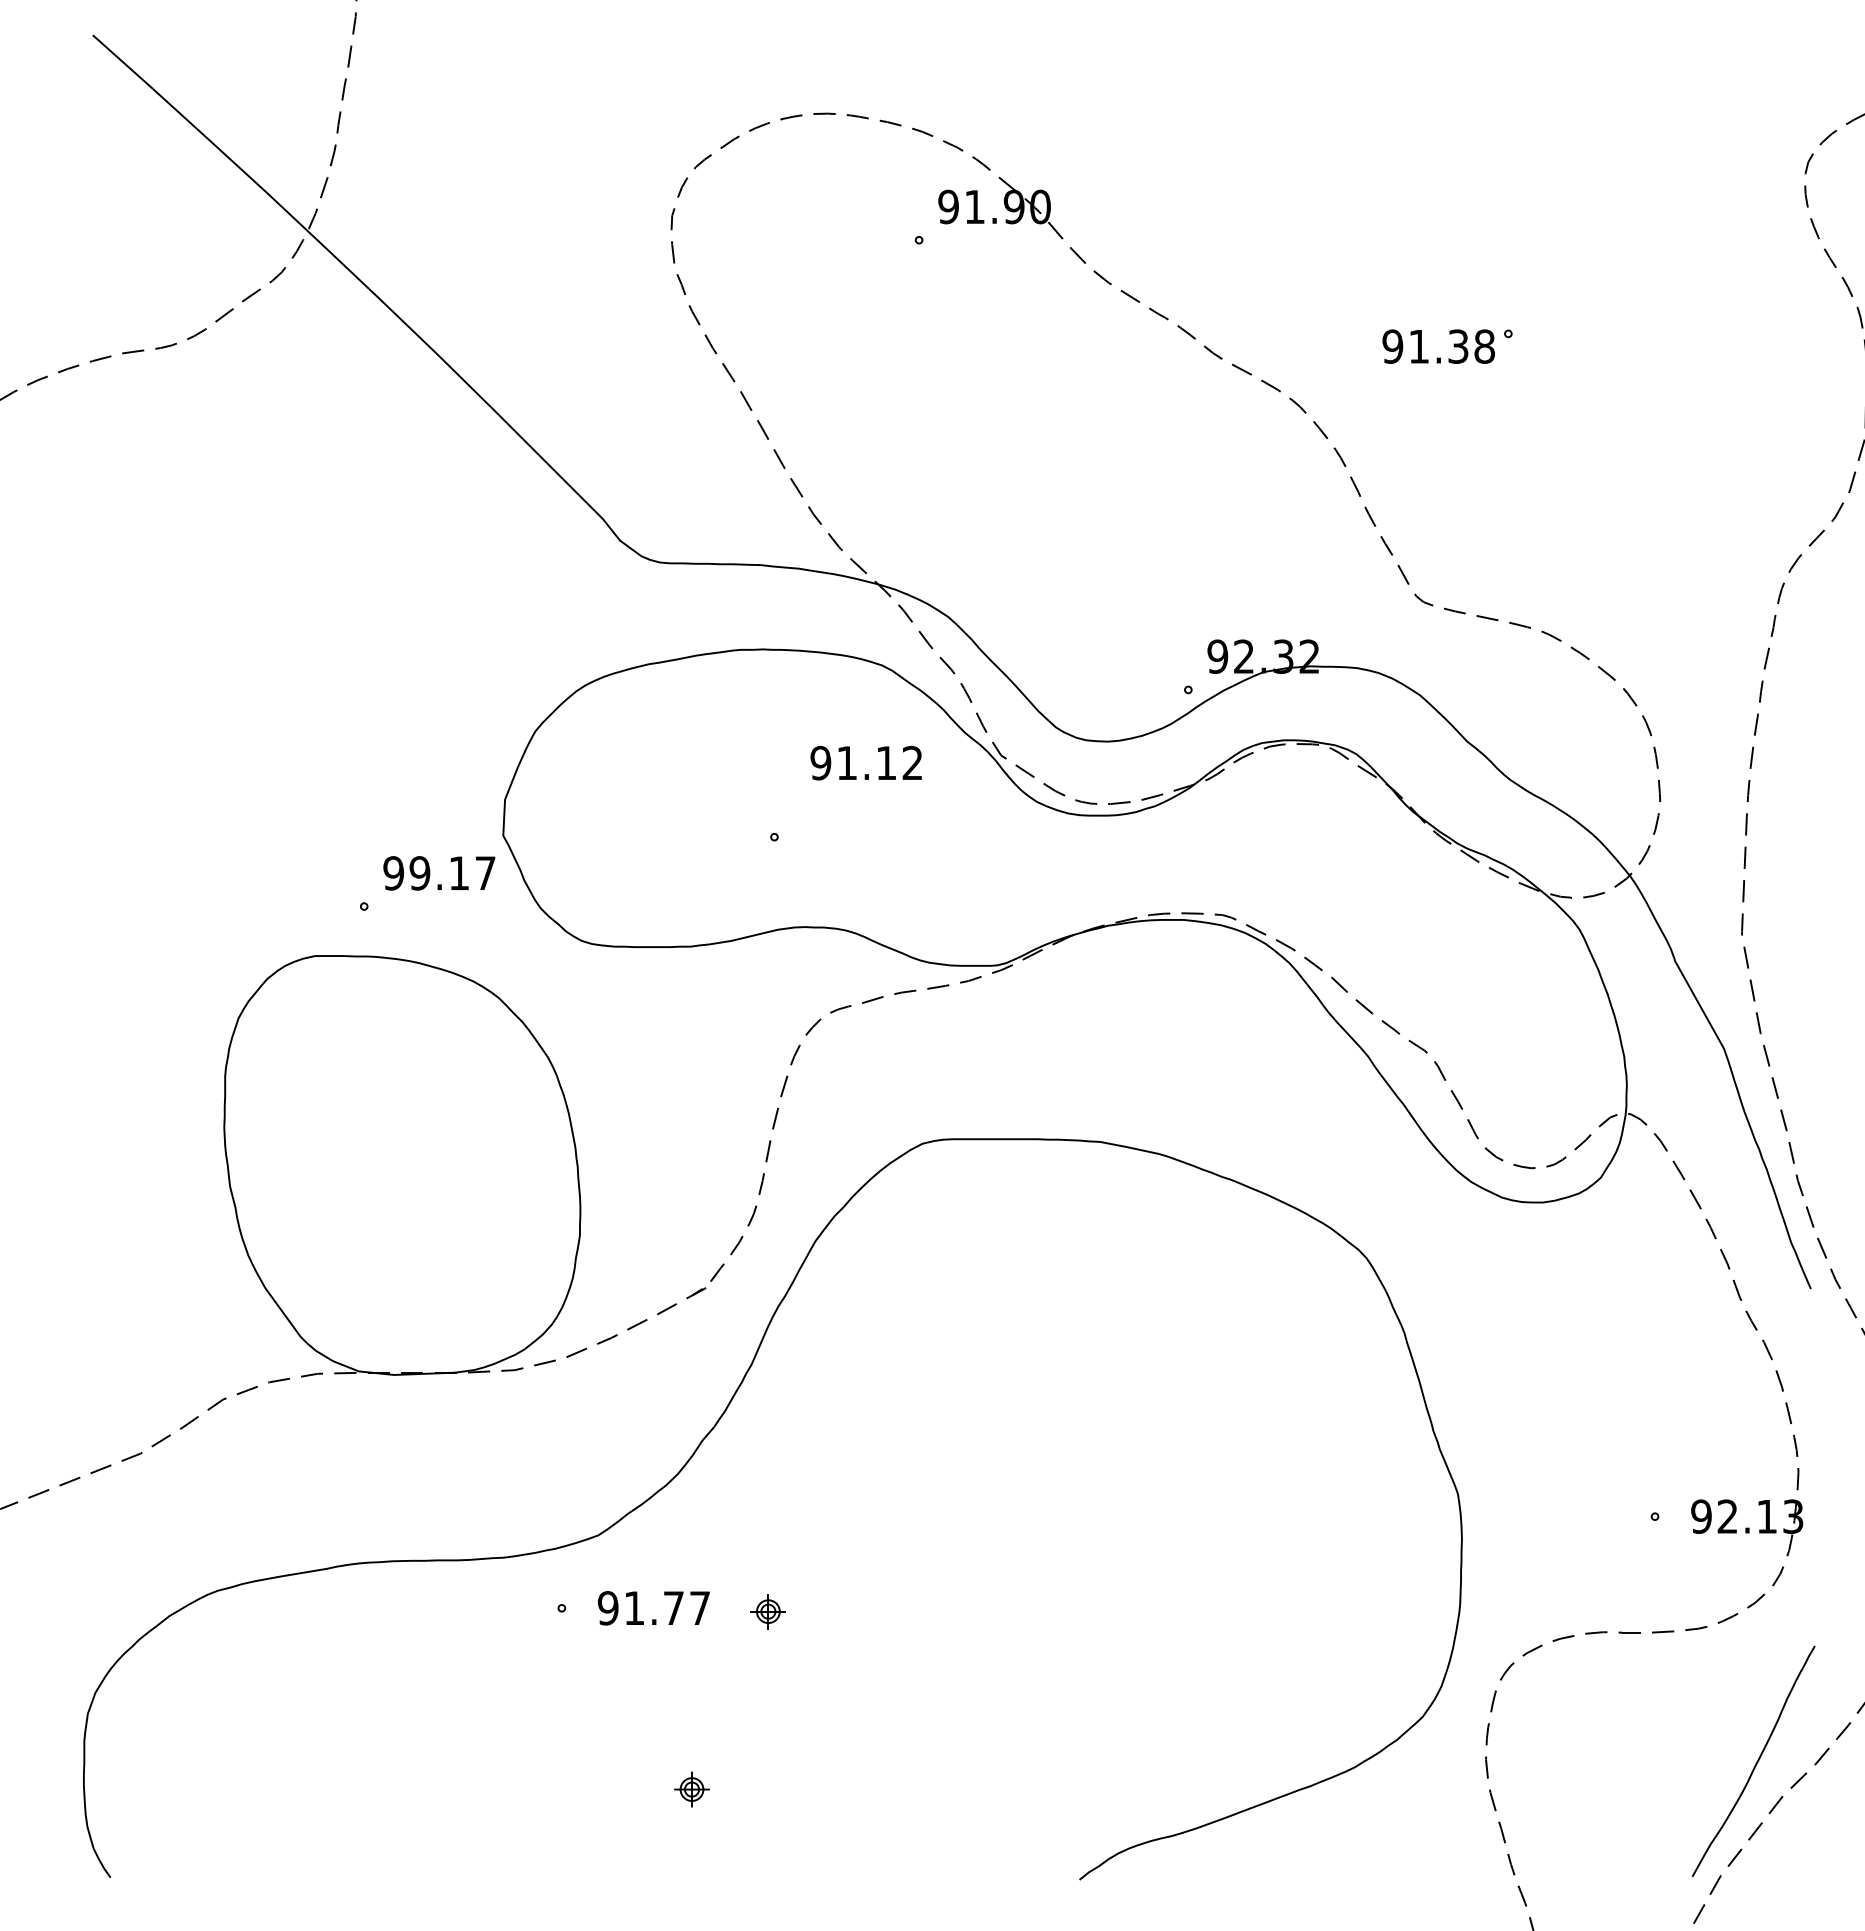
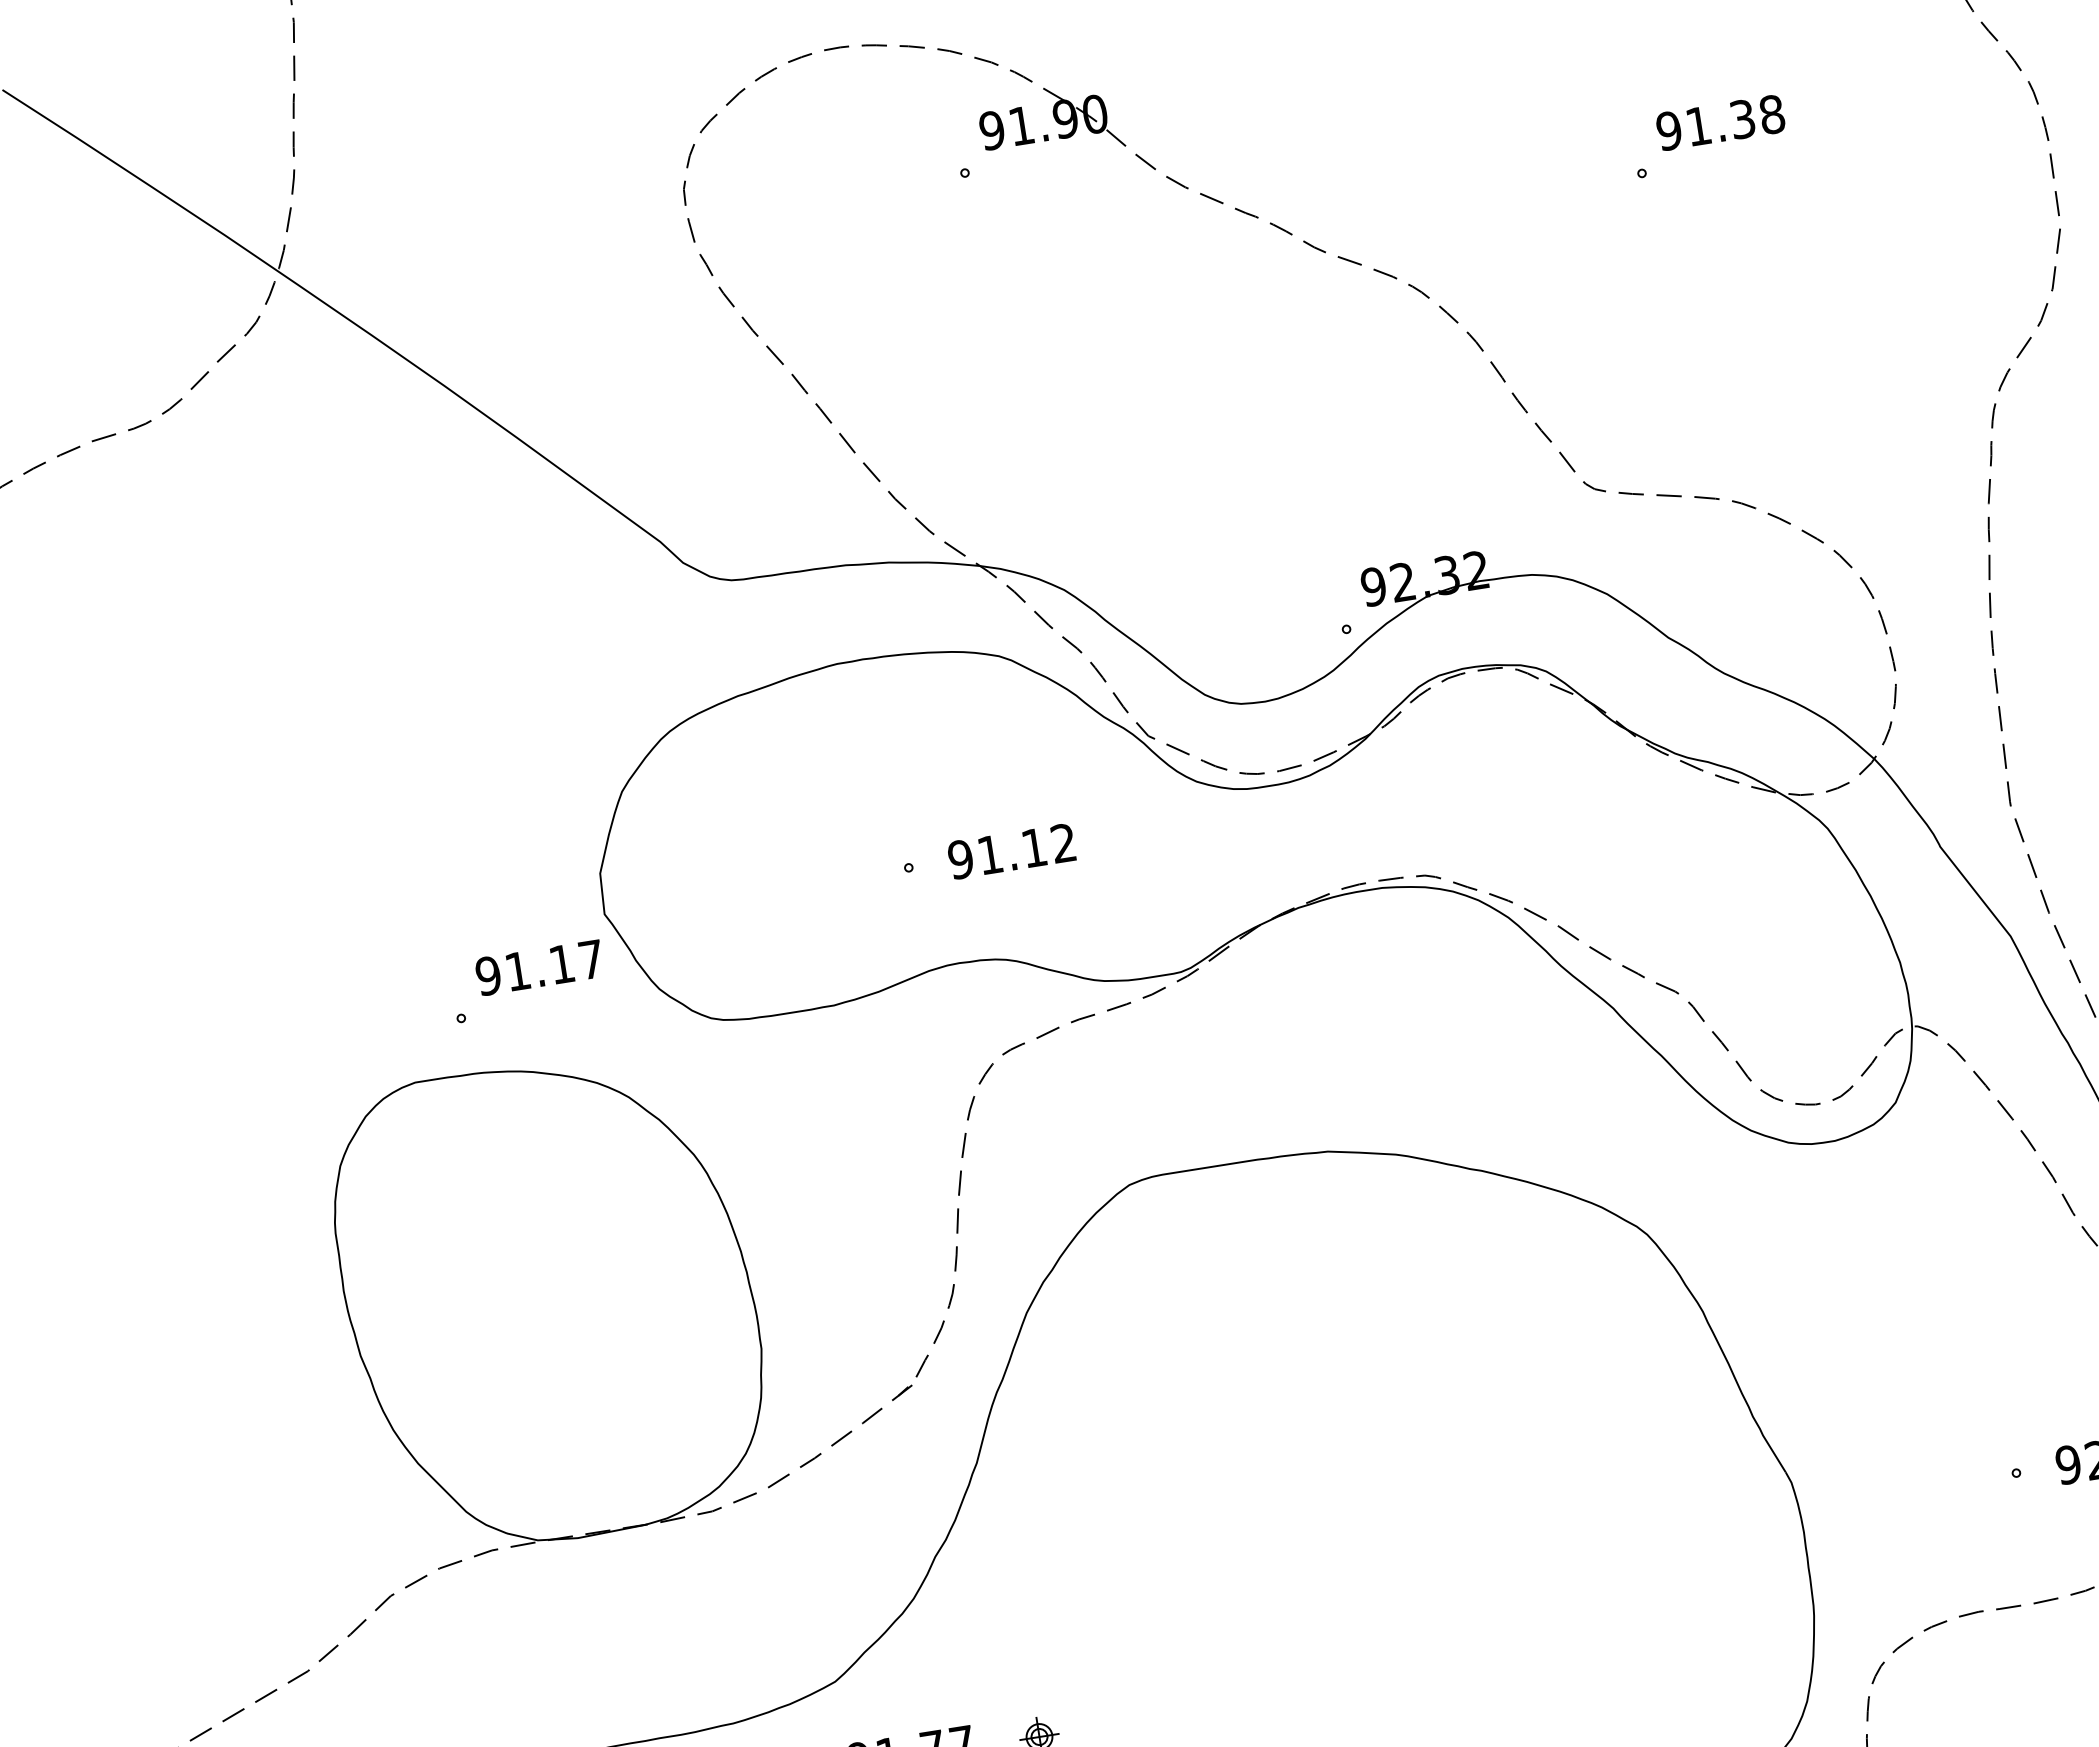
text: (1438, 346) -> (1720, 122), moved
text: (865, 762) -> (1010, 850), moved
text: (419, 873) -> (517, 971), 99.17 -> 91.17

